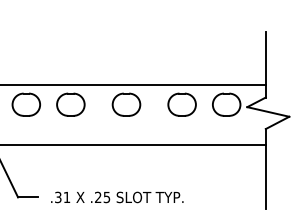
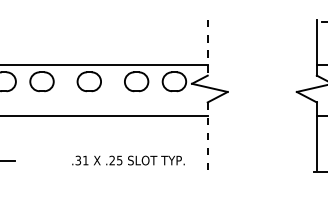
line: (265, 64) -> (207, 47), solid -> dashed
line: (265, 169) -> (207, 136), solid -> dashed
text: (117, 197) -> (128, 160), moved

